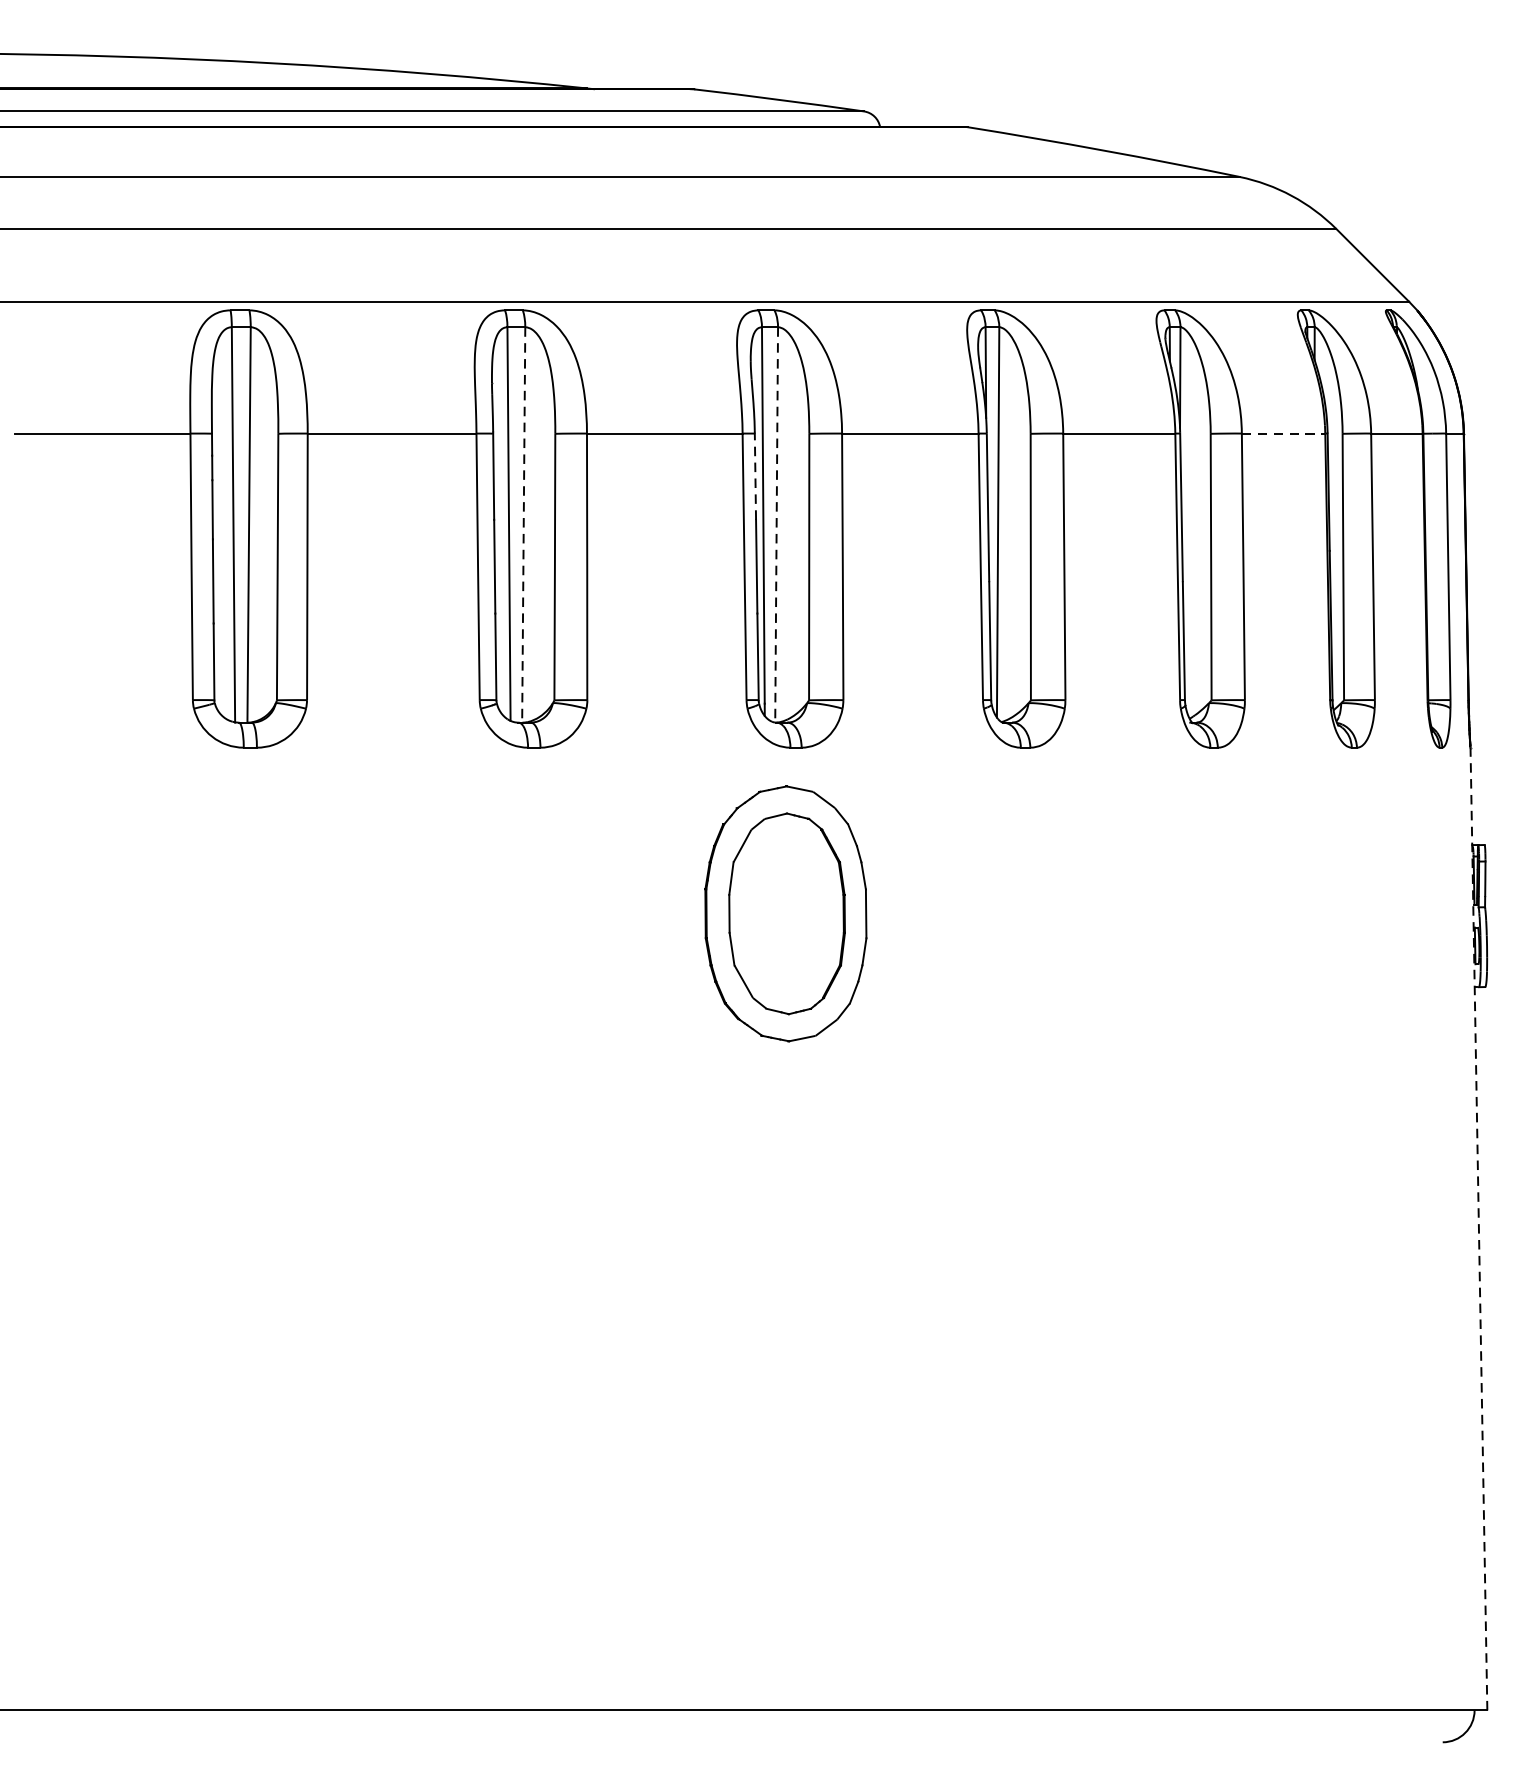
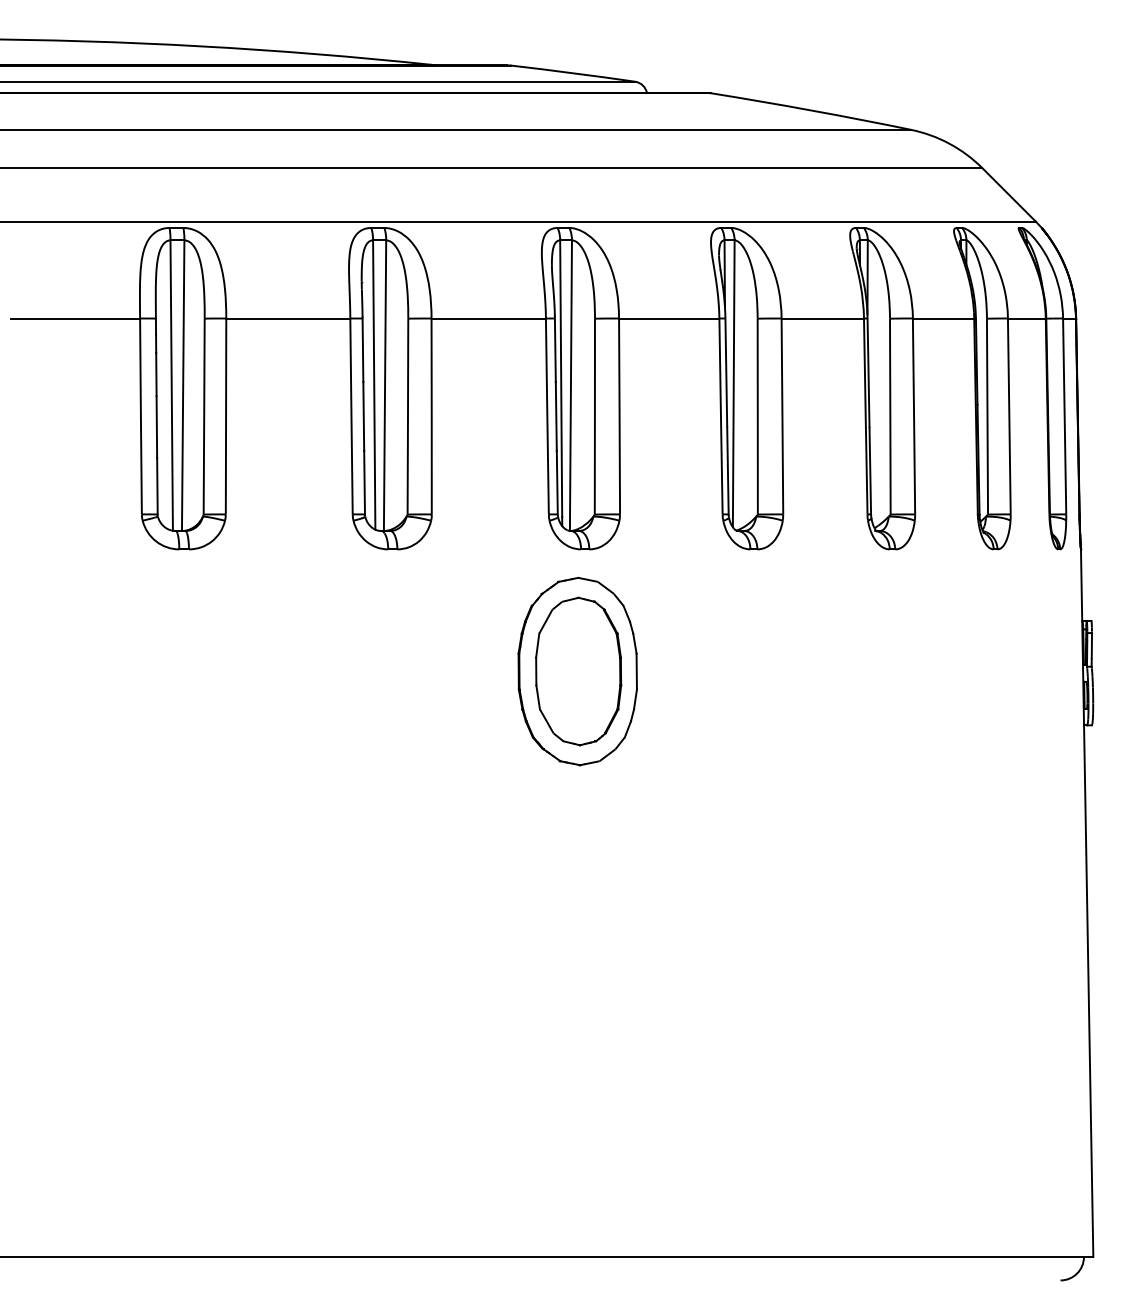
line: (1283, 433) -> (943, 318), dashed -> solid
line: (755, 475) -> (555, 349), dashed -> solid
line: (524, 526) -> (385, 386), dashed -> solid
line: (776, 526) -> (570, 386), dashed -> solid
line: (1479, 1229) -> (1087, 903), dashed -> solid

